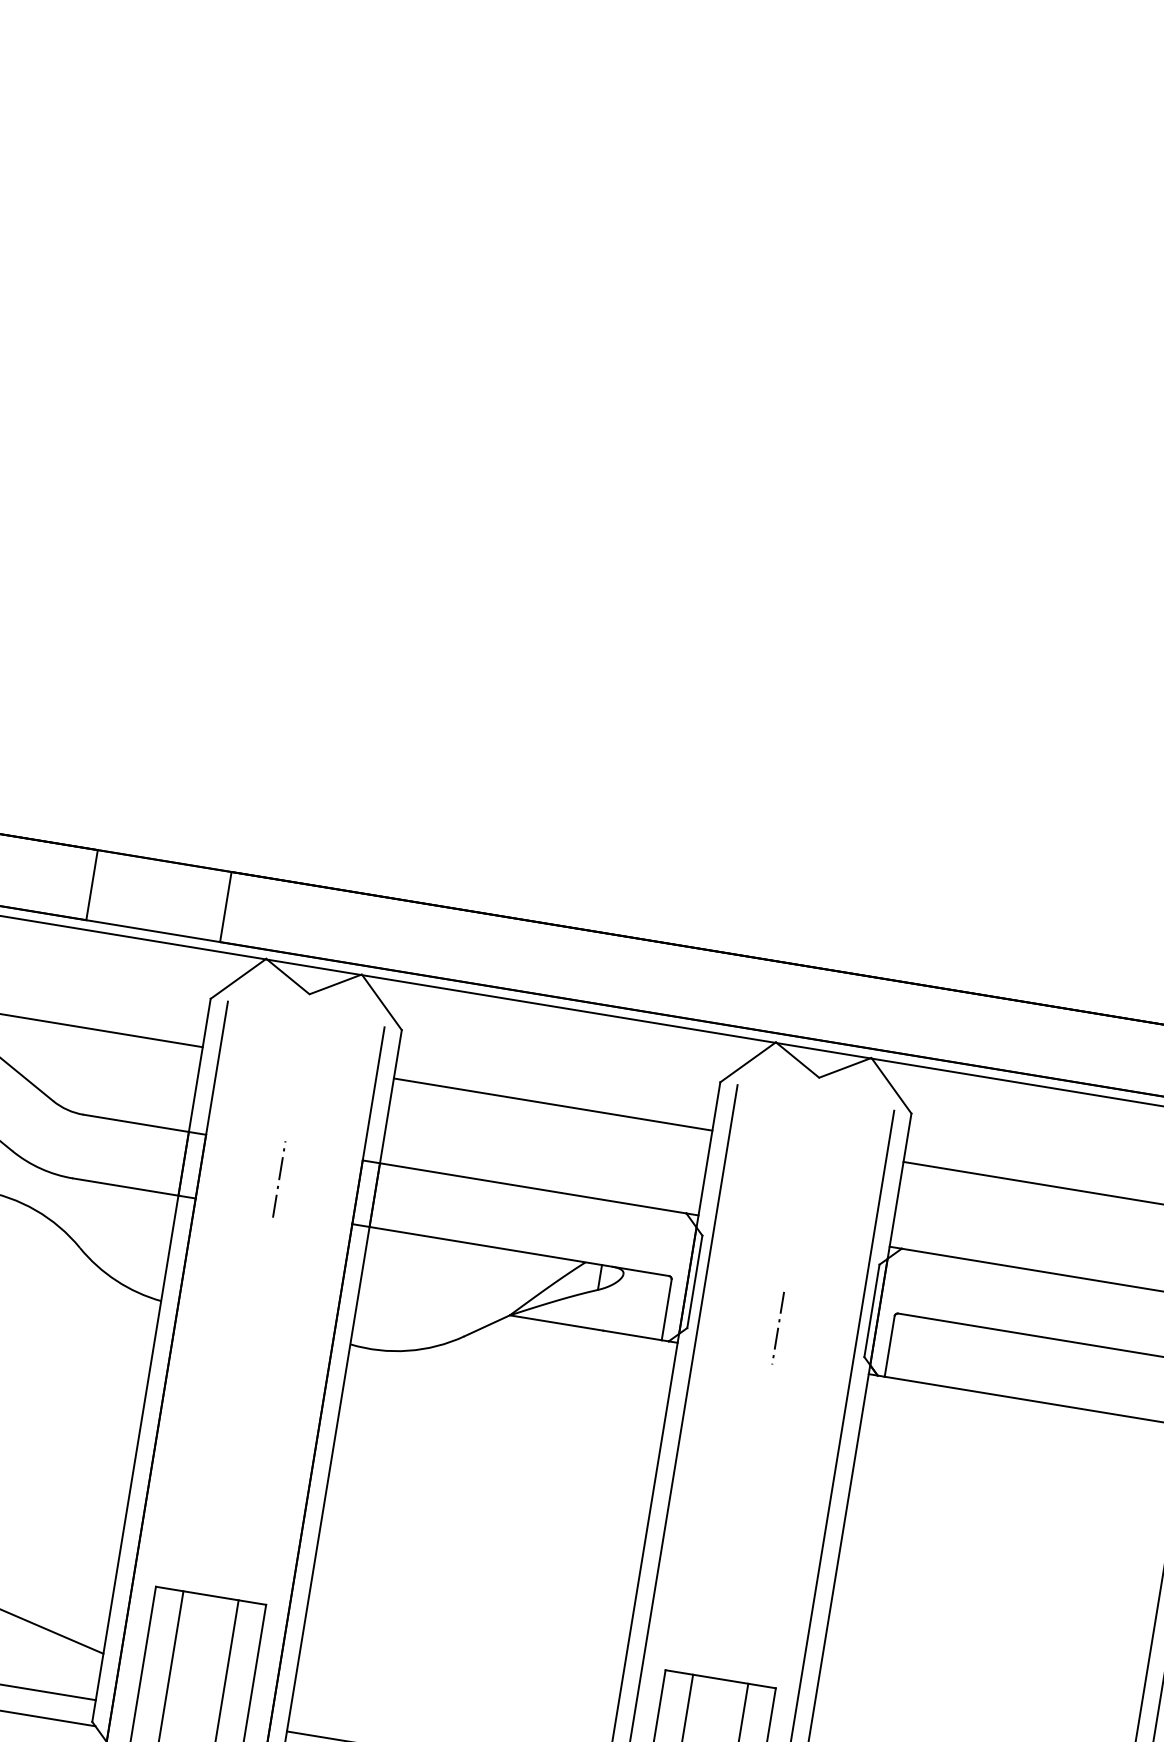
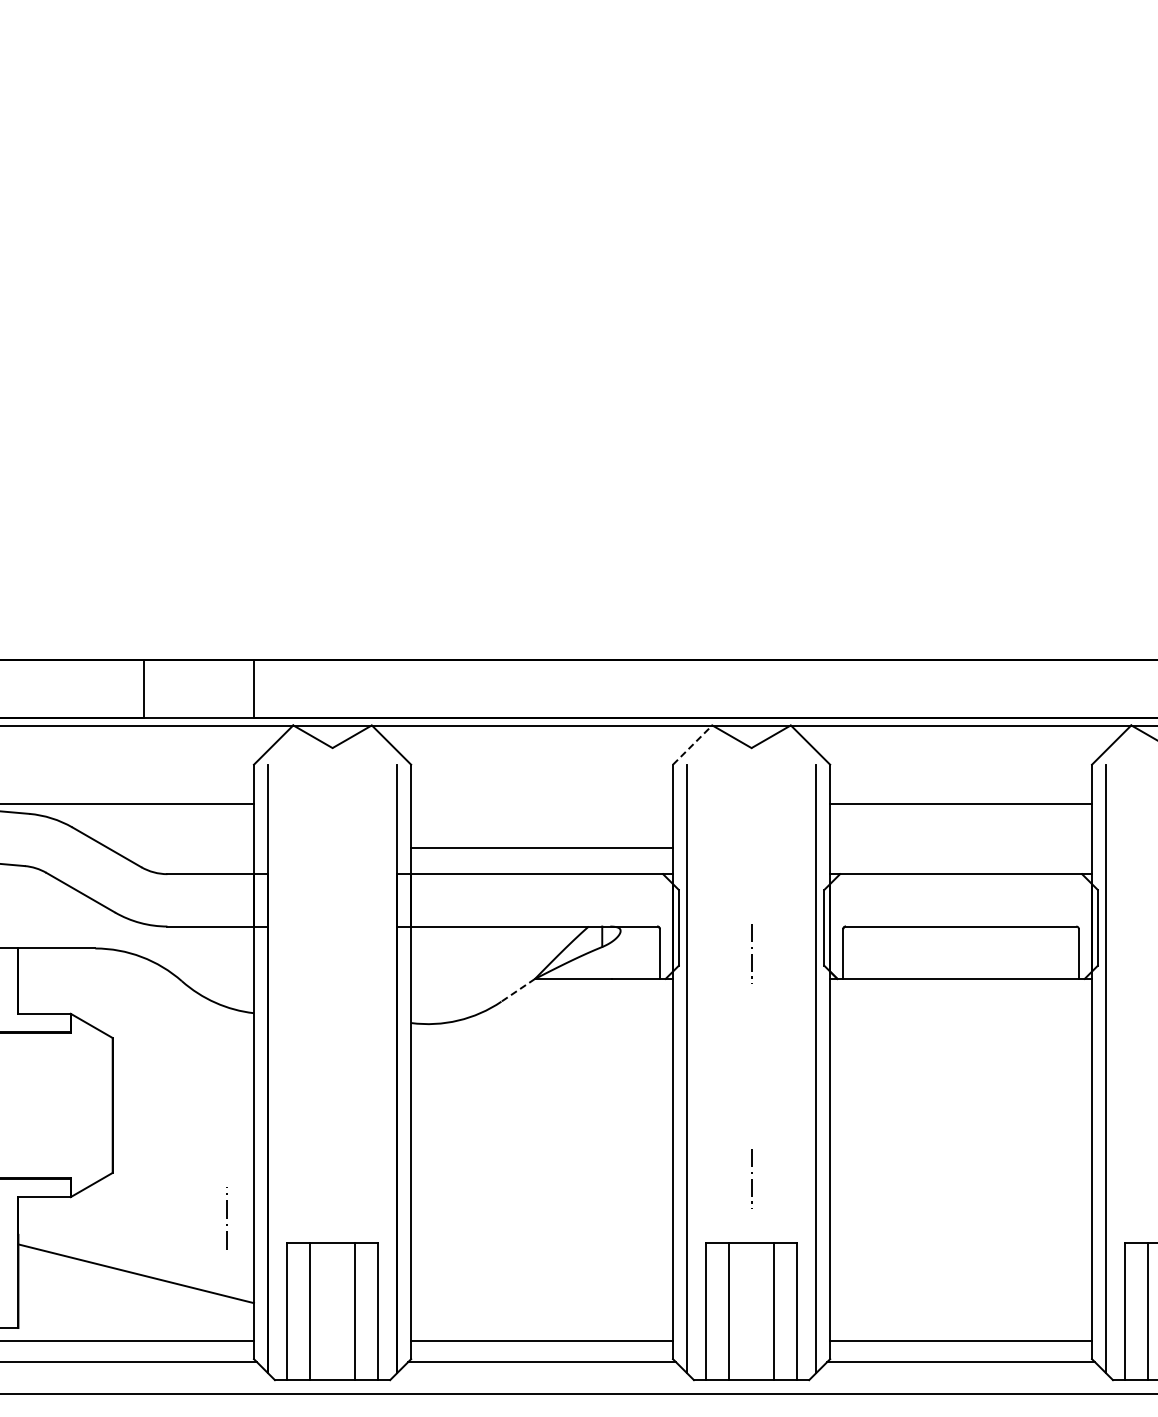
line: (747, 1062) -> (692, 745), solid -> dashed
line: (553, 1104) -> (542, 848), moved
line: (279, 1179) -> (226, 1218), moved
line: (486, 1325) -> (517, 990), solid -> dashed
line: (733, 1602) -> (751, 1179), added

